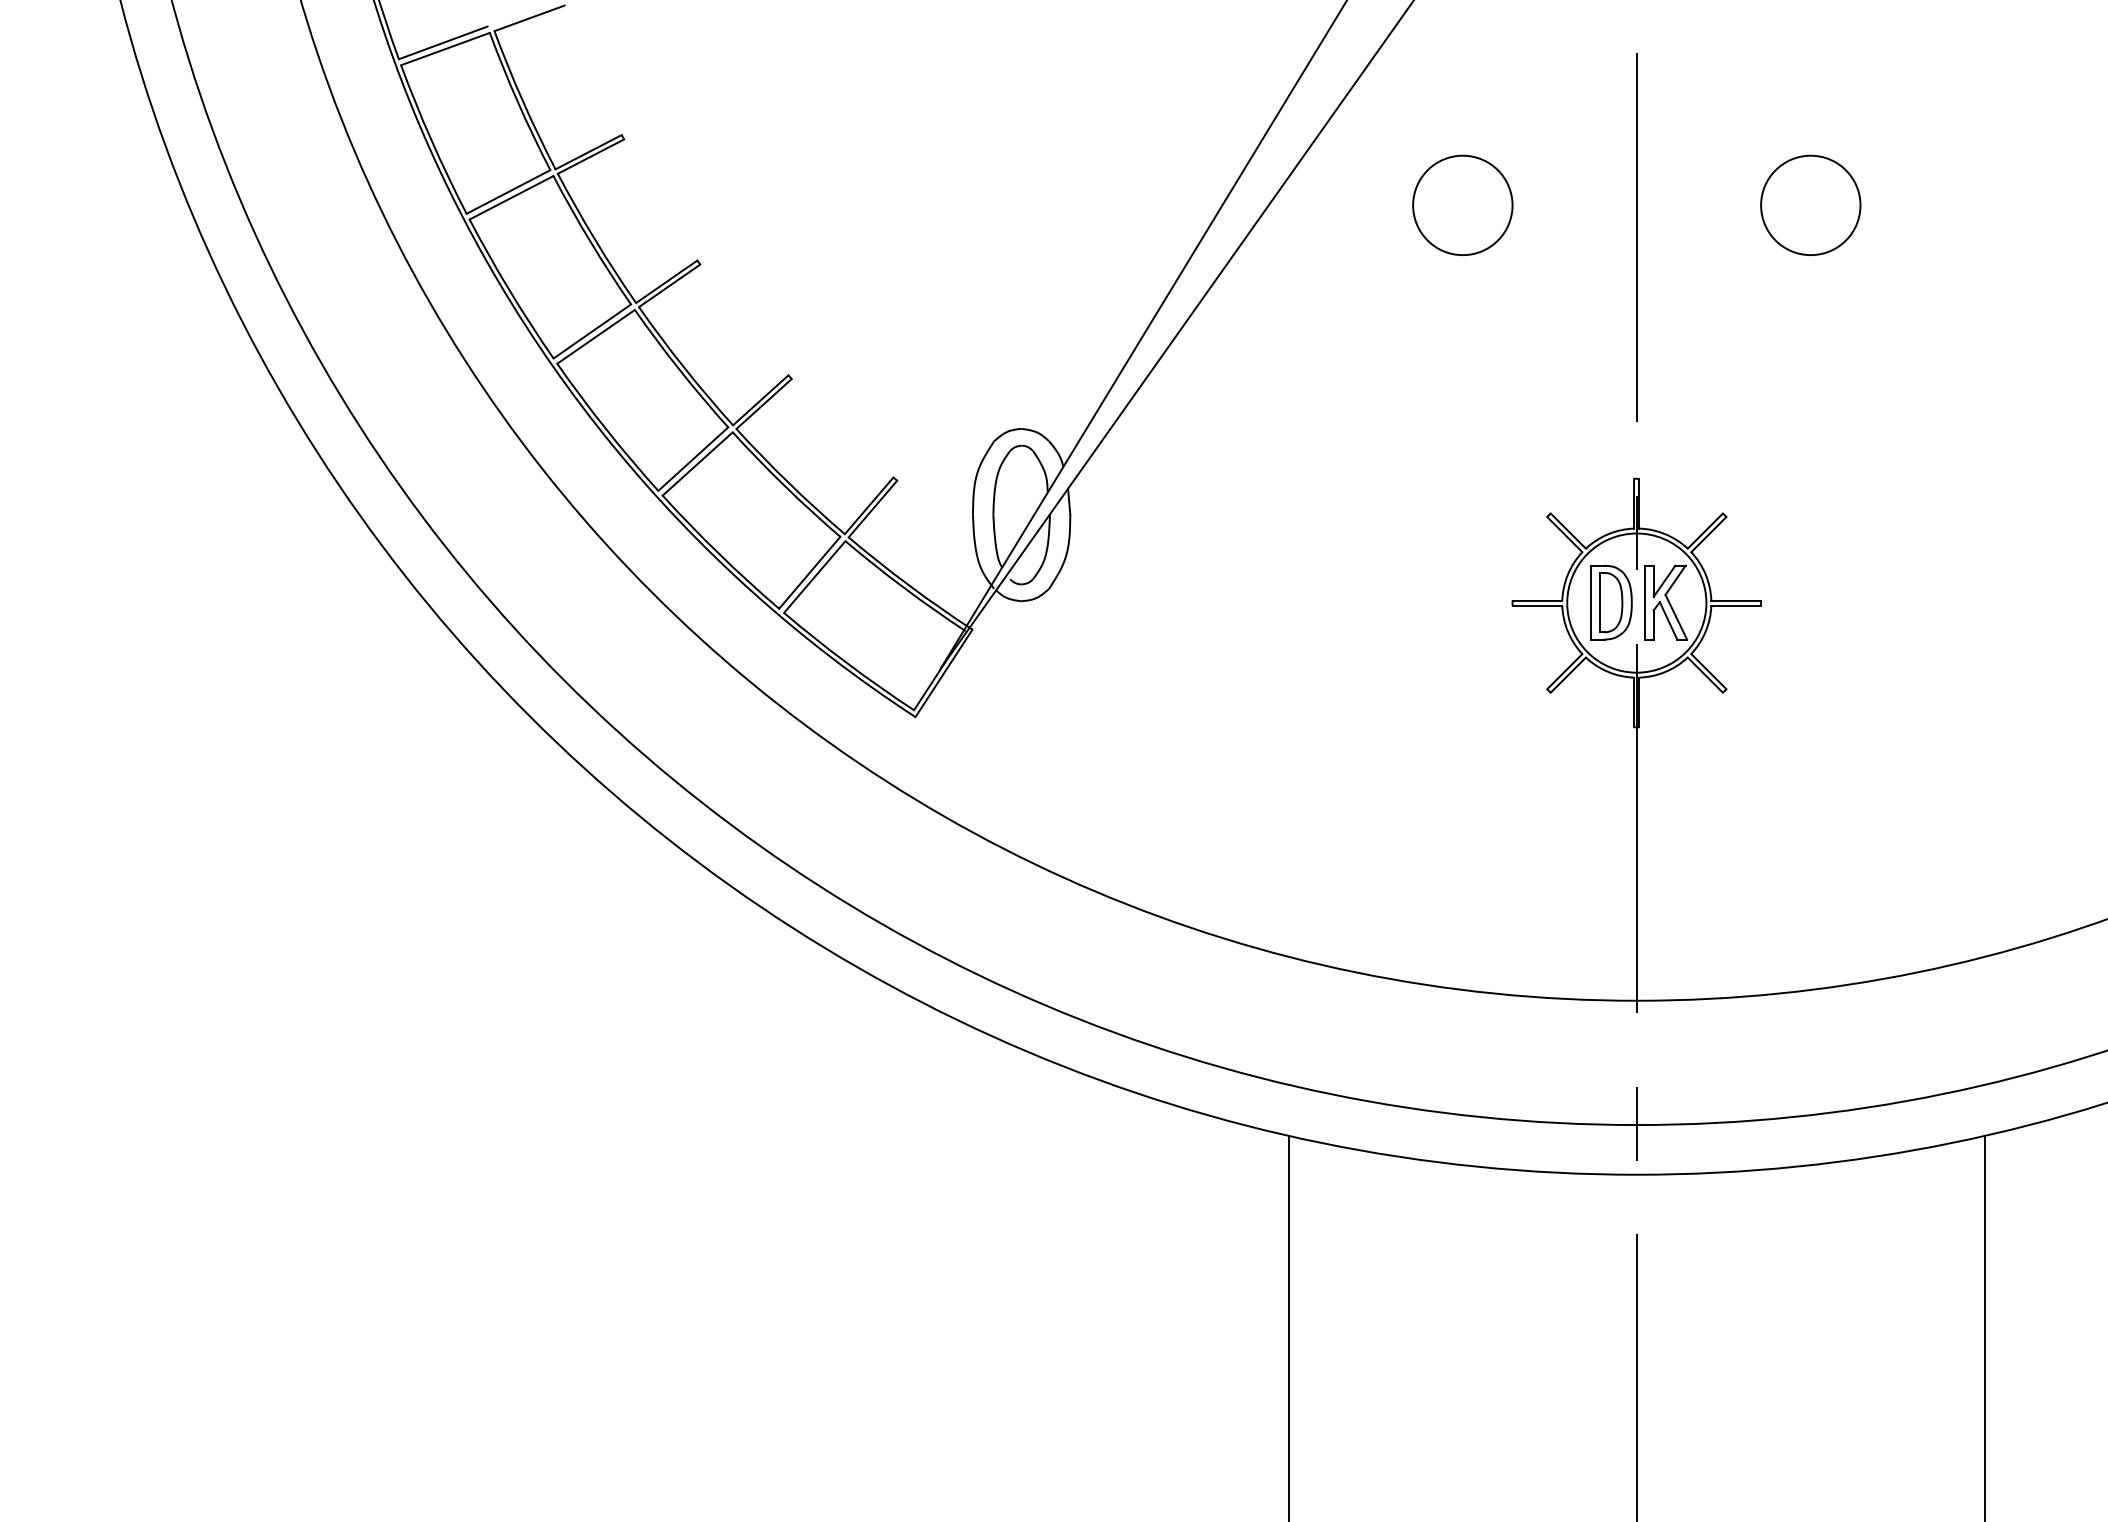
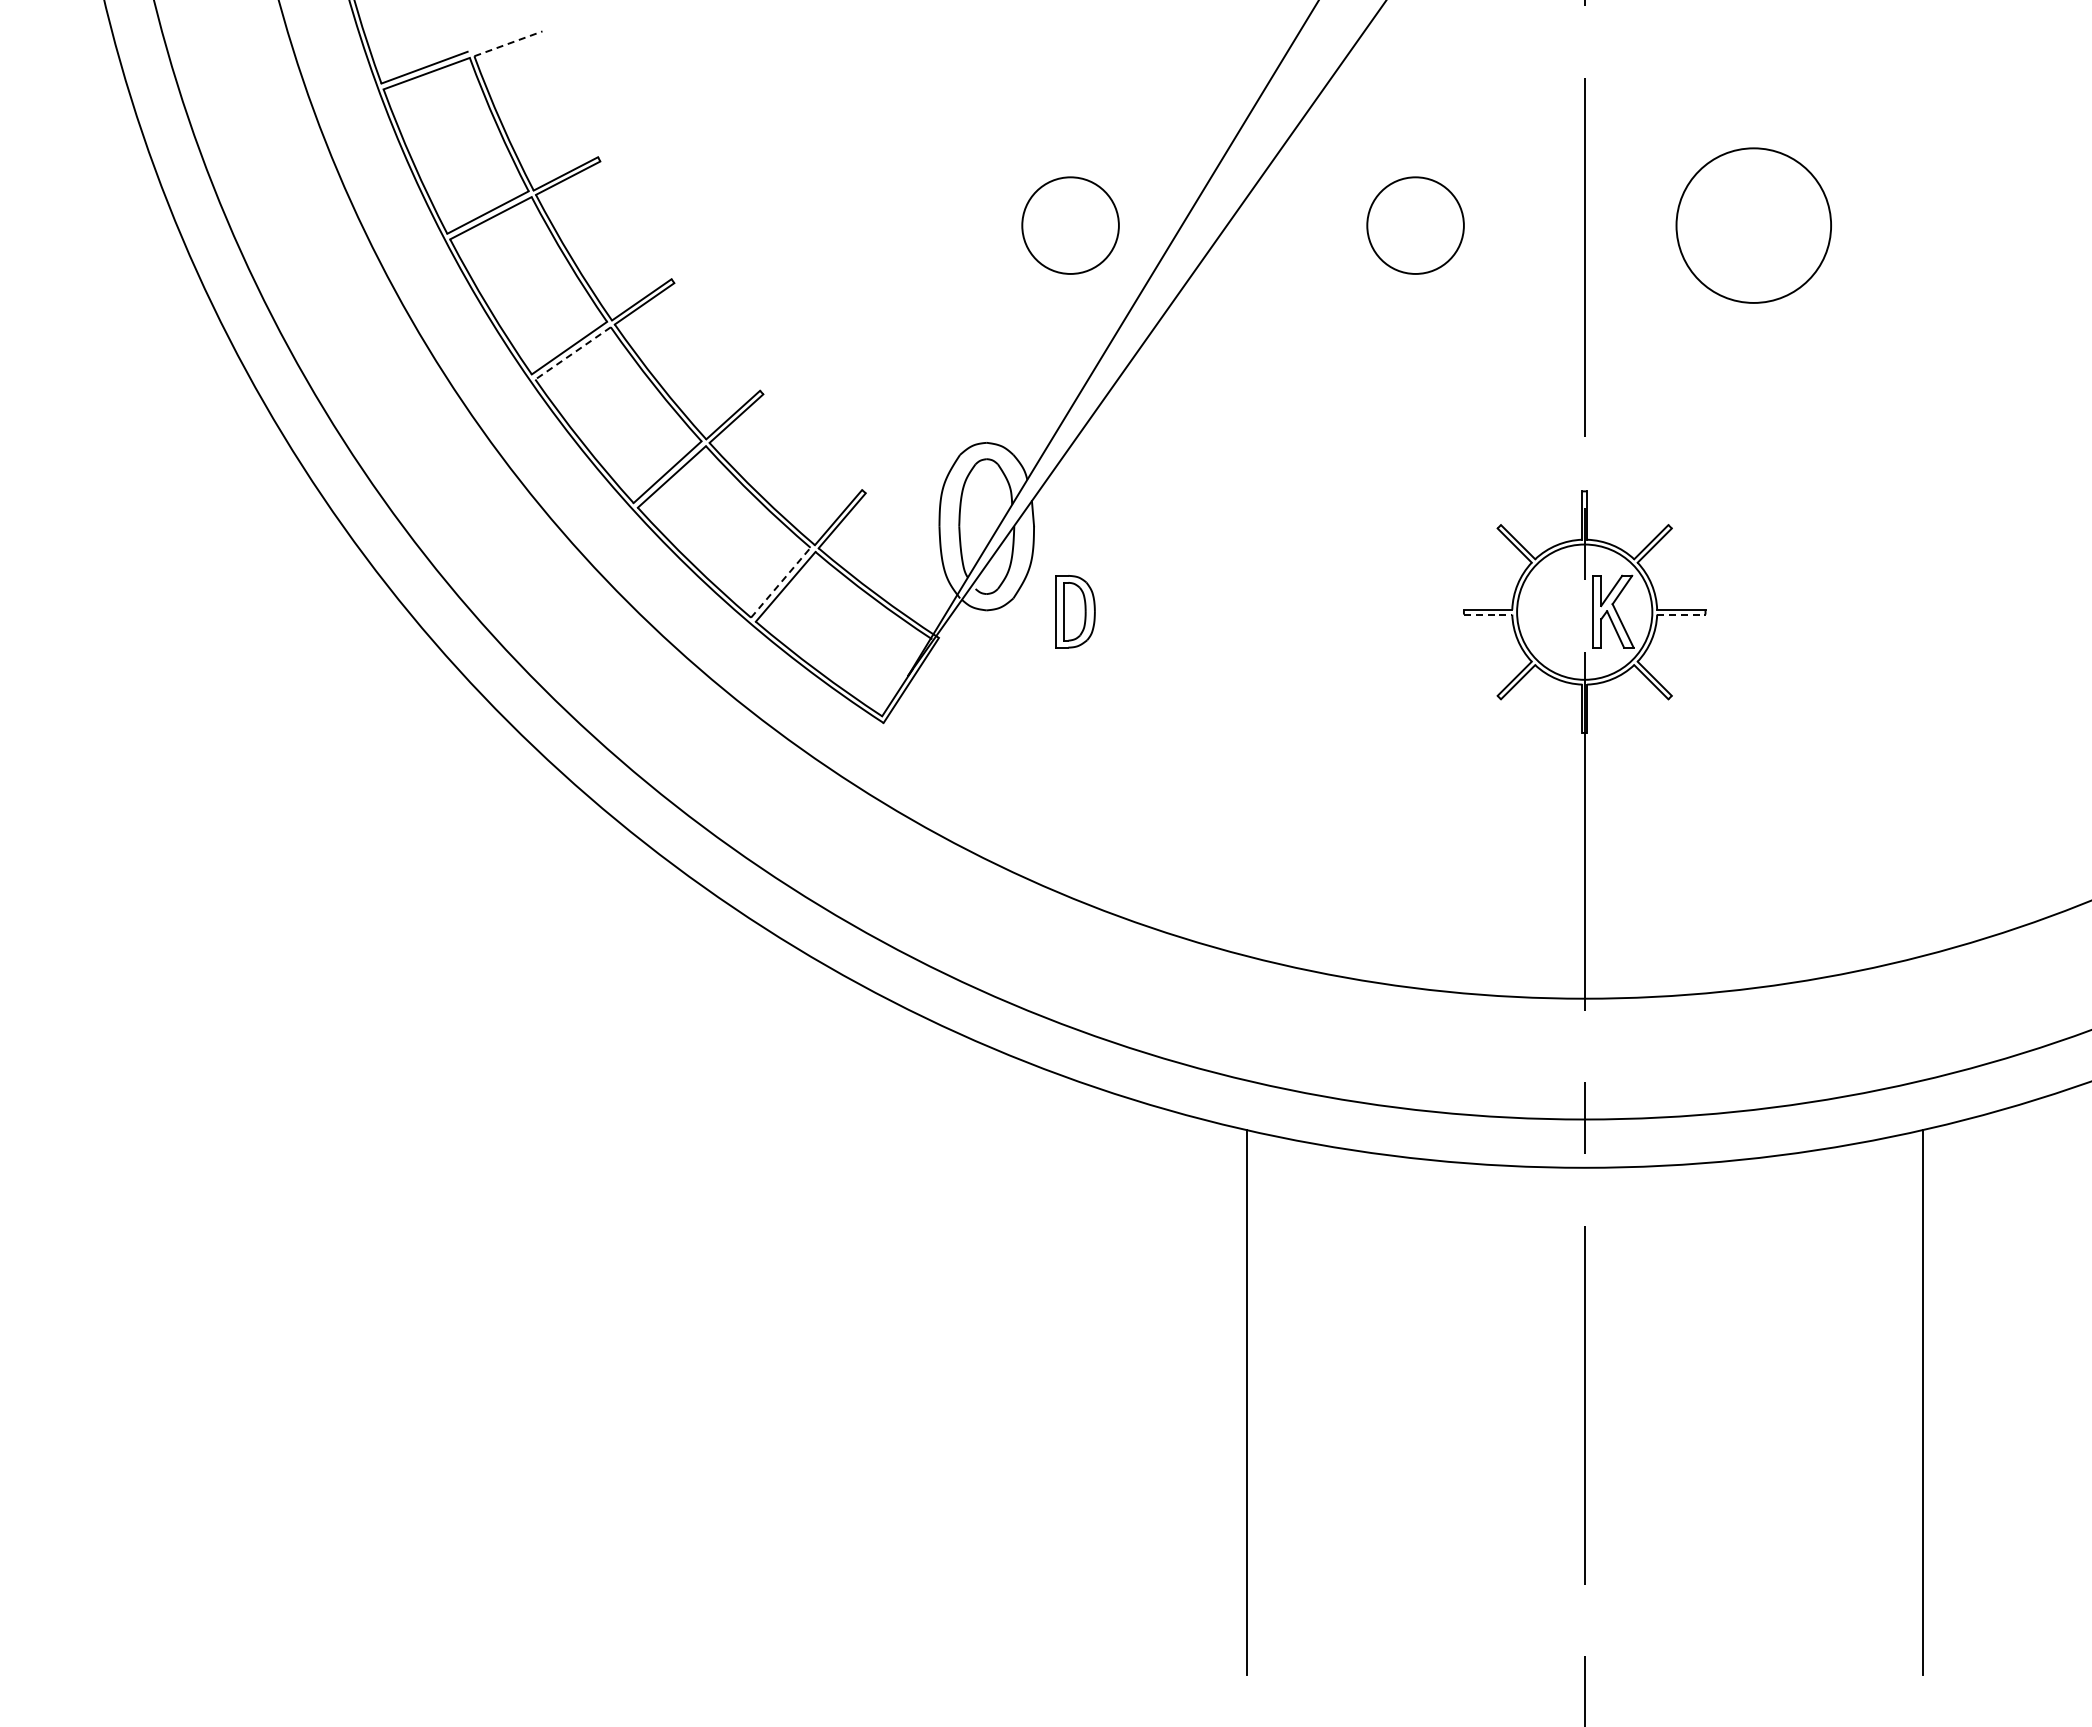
line: (529, 18) -> (508, 43), solid -> dashed
circle: (1107, 205) -> (1070, 225), added
circle: (1810, 205) -> (1753, 225), size x1.6
line: (596, 336) -> (573, 353), solid -> dashed
line: (809, 572) -> (780, 582), solid -> dashed
part: (1611, 602) -> (1075, 611), moved
line: (1537, 605) -> (1488, 614), solid -> dashed
line: (1736, 605) -> (1681, 614), solid -> dashed

